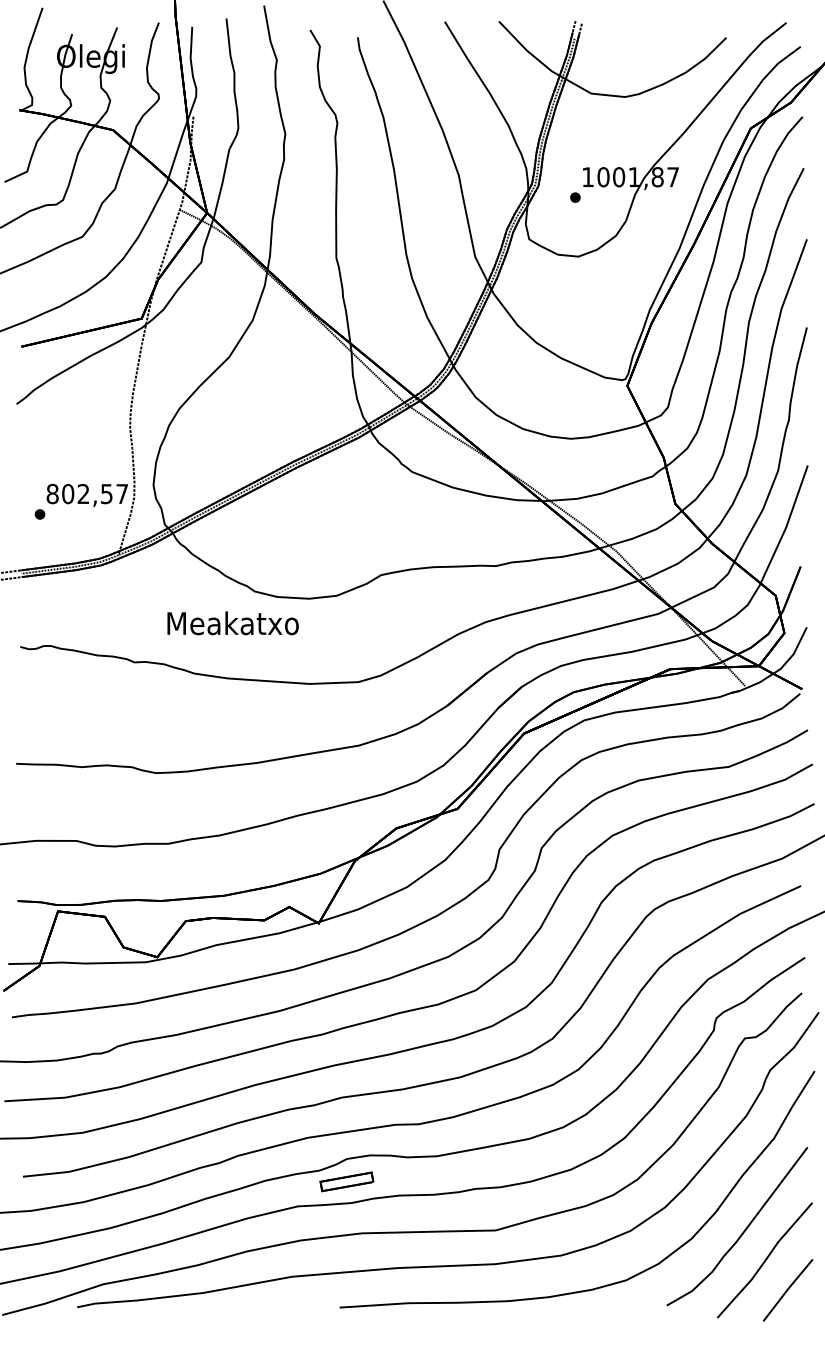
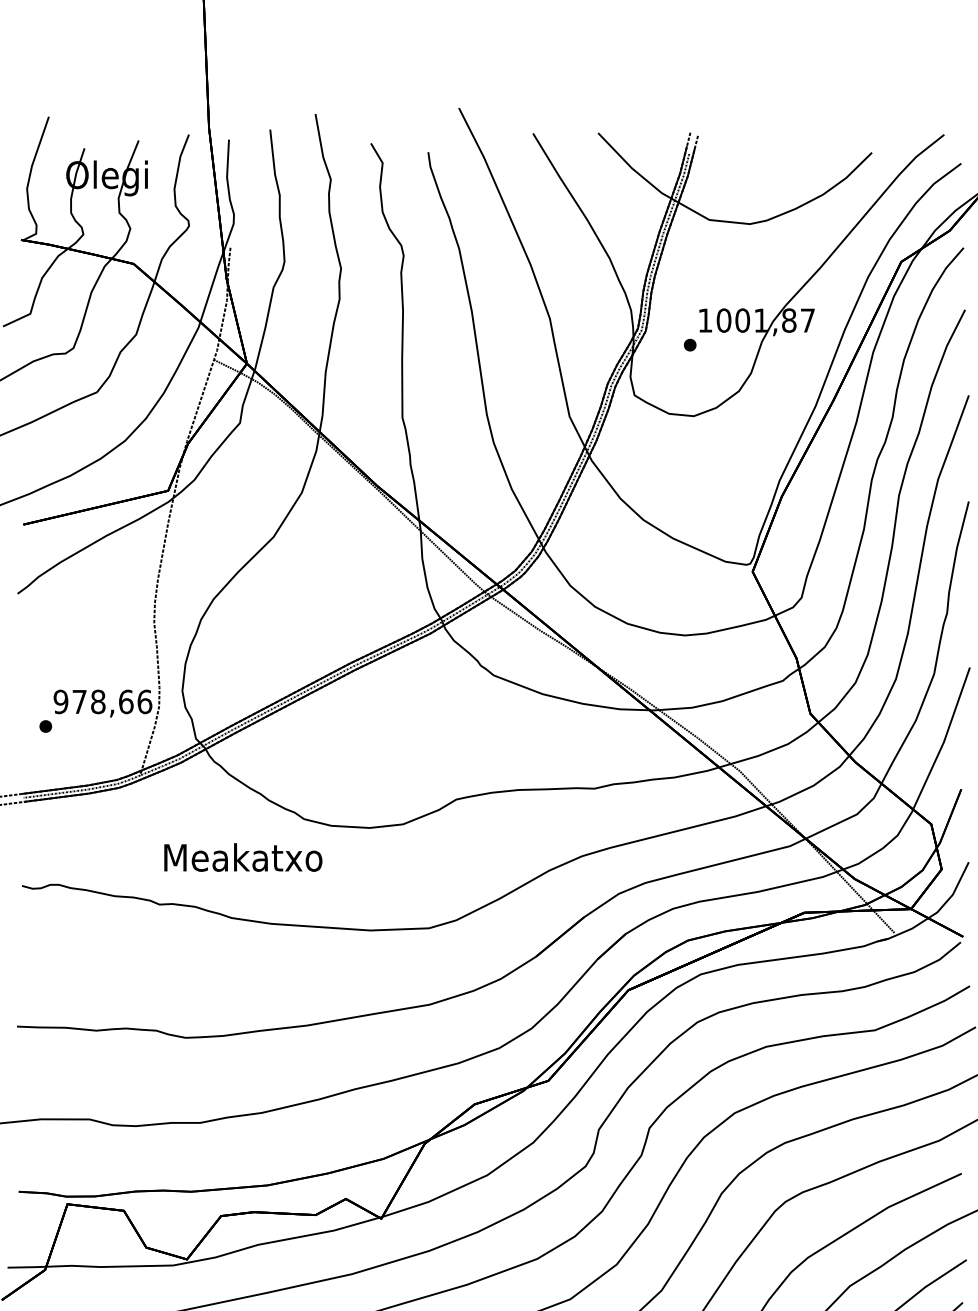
text: (87, 493) -> (102, 701), 802,57 -> 978,66
text: (232, 623) -> (242, 857), moved

